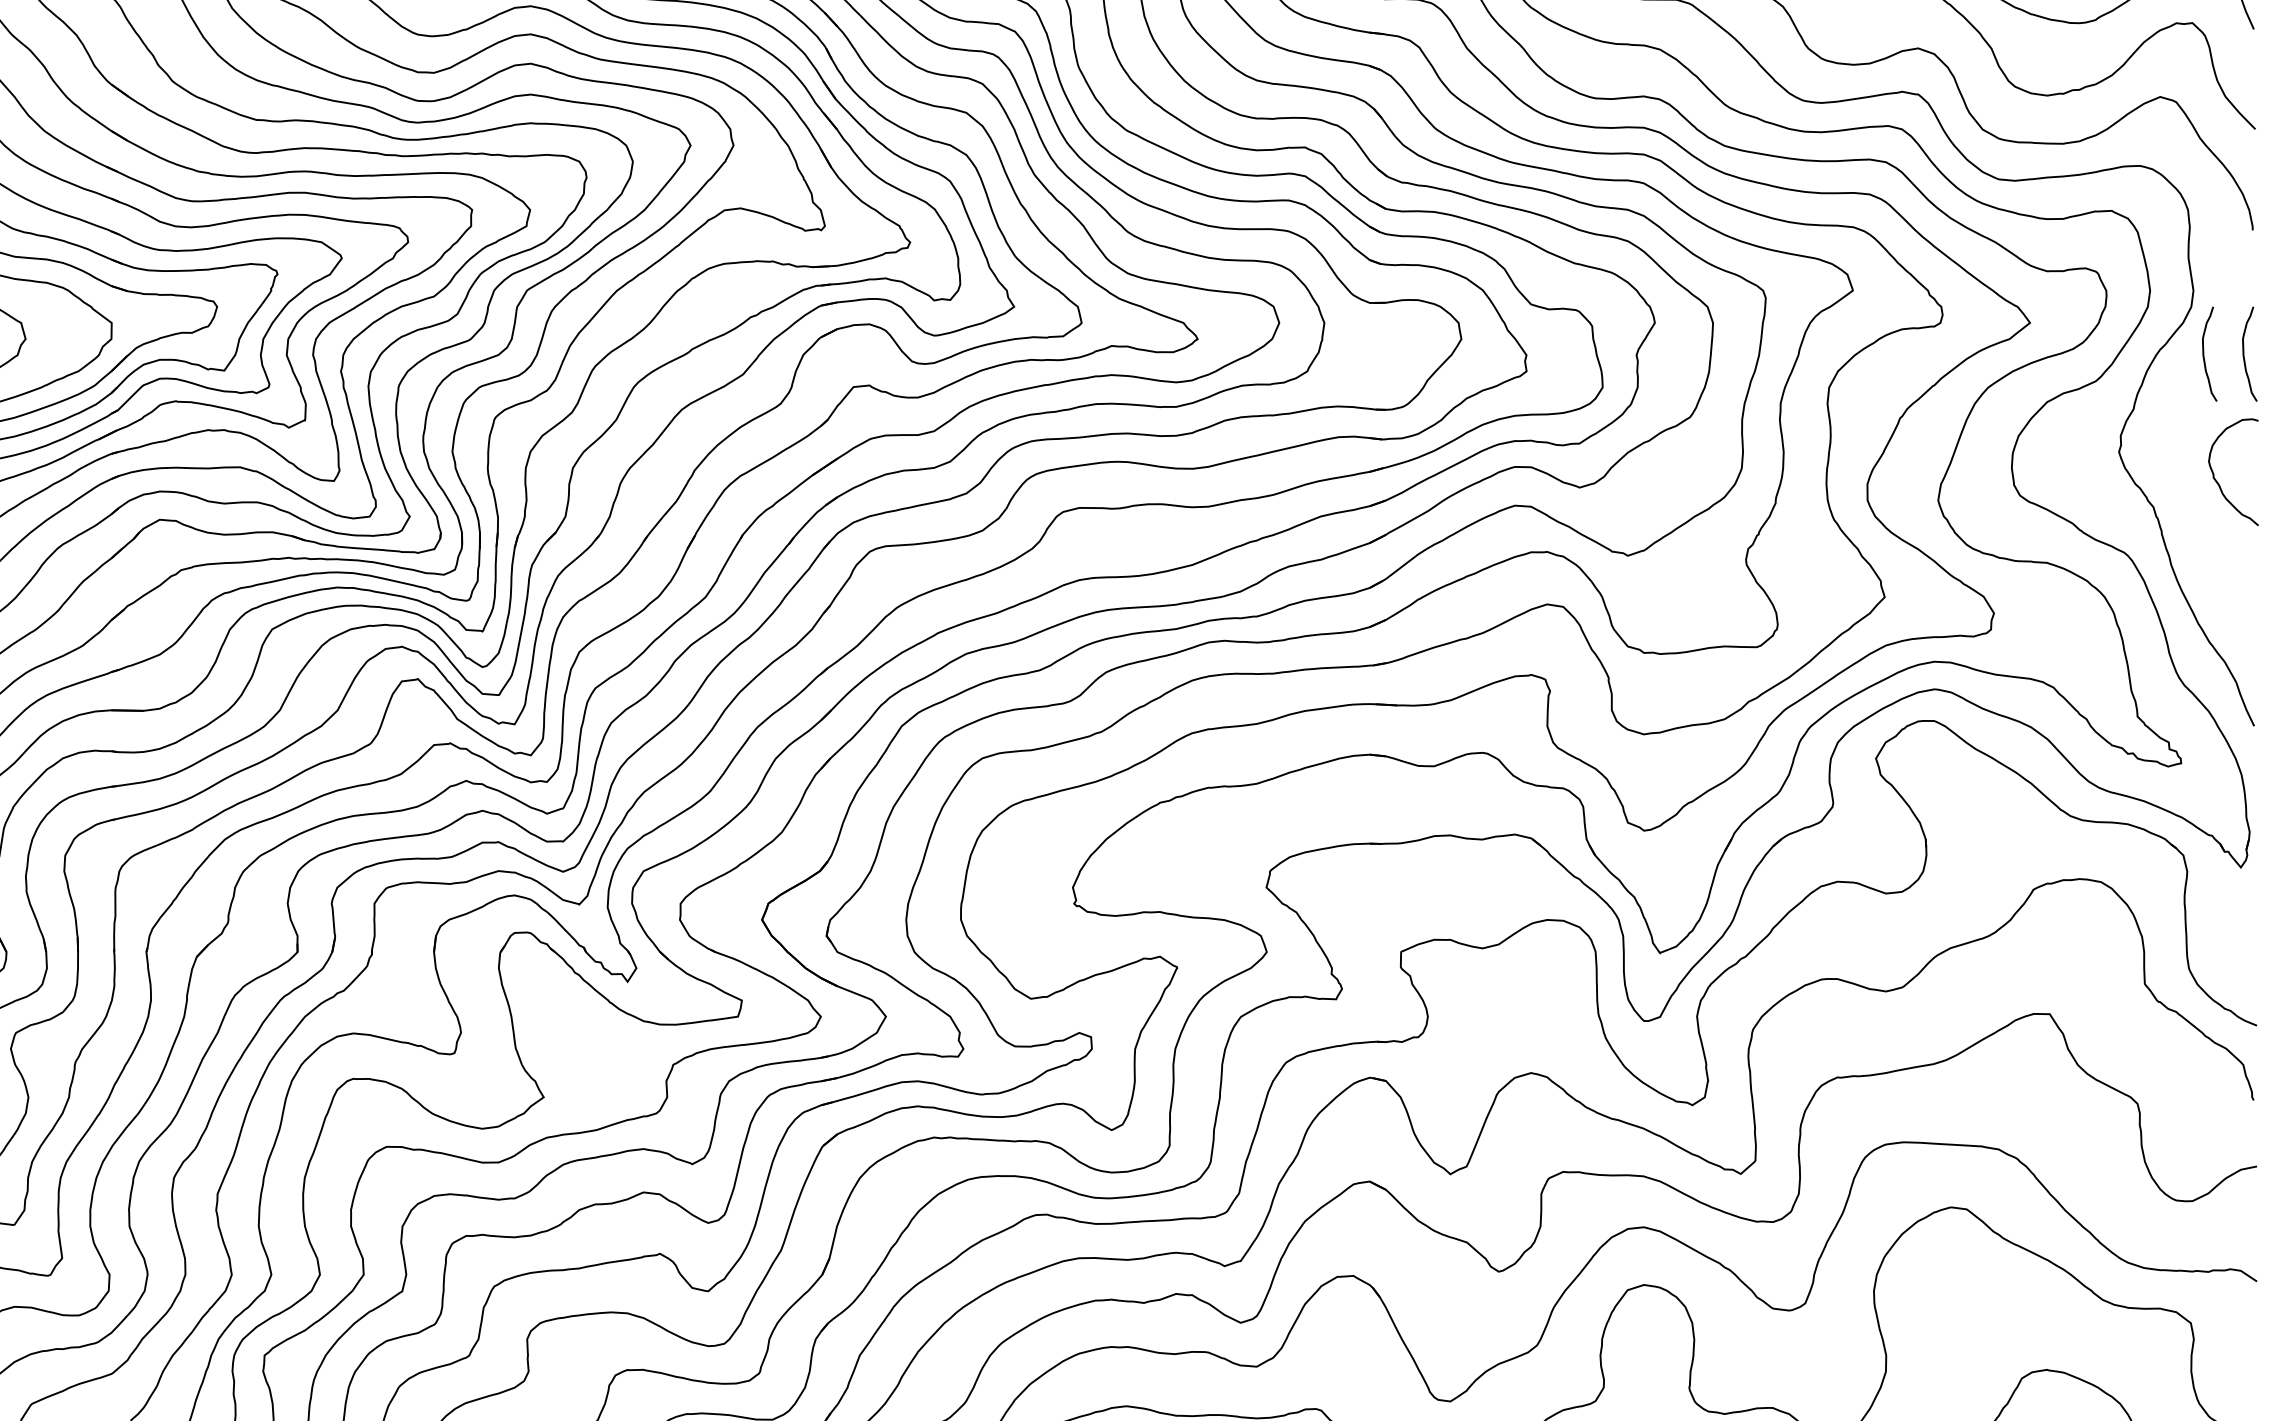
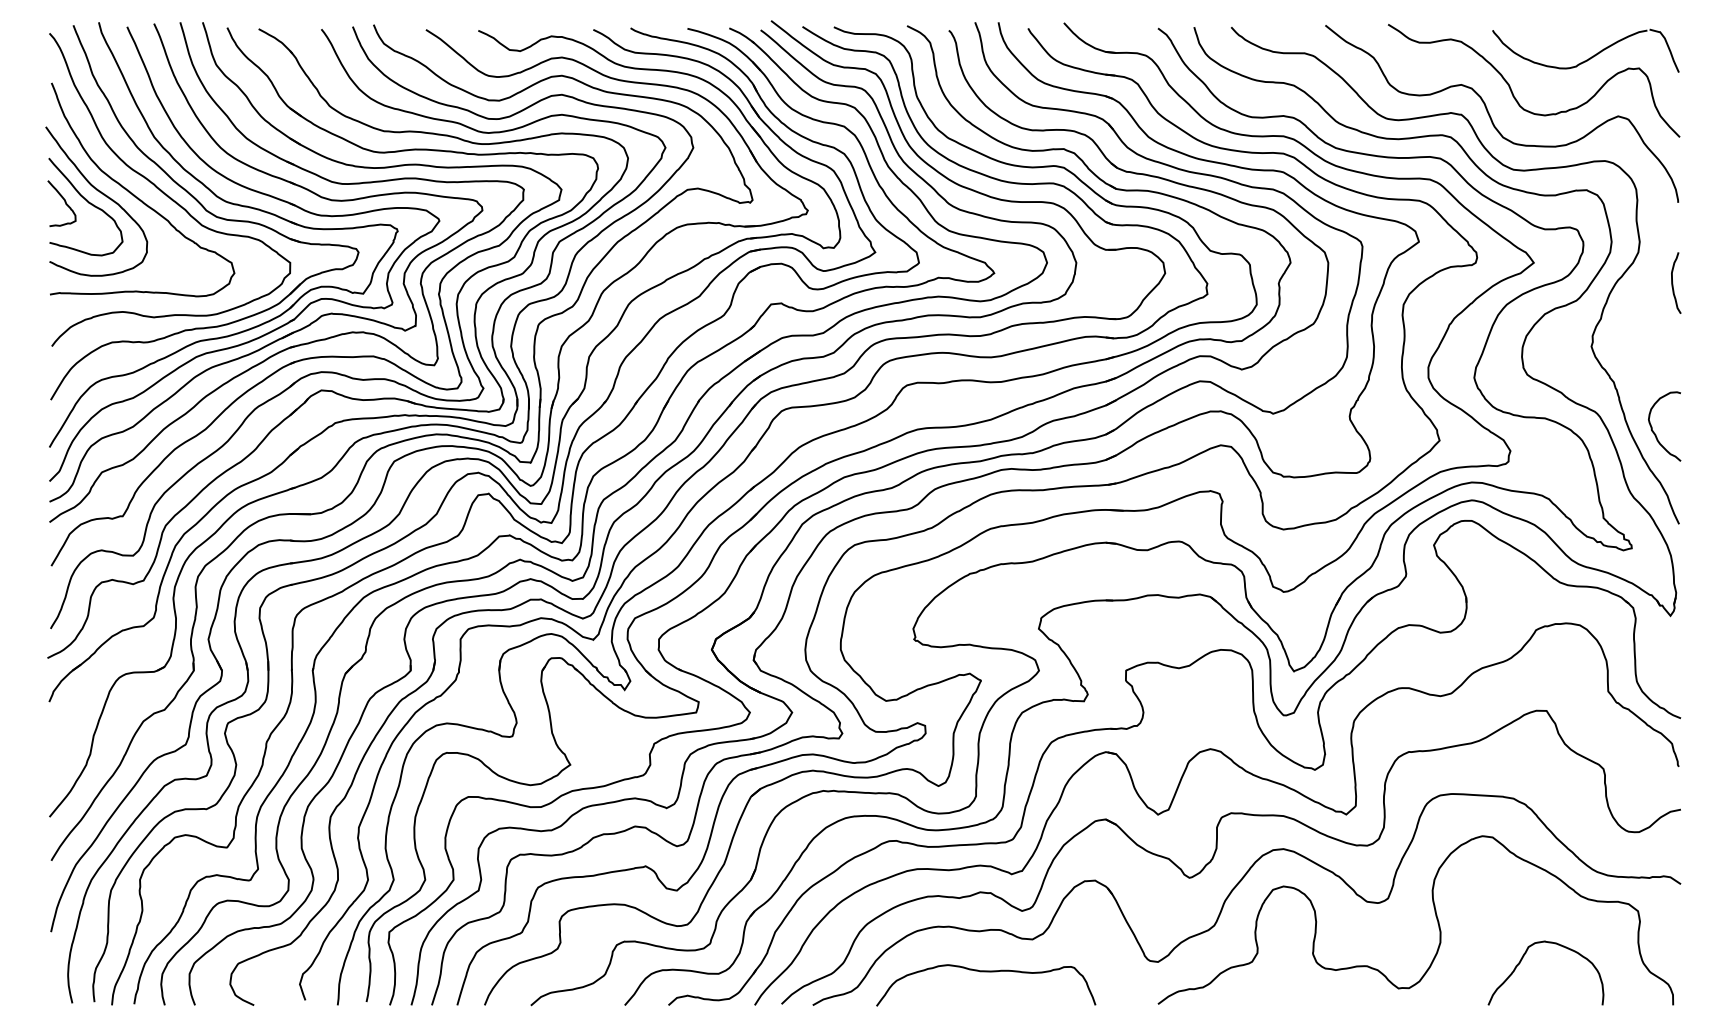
curve: (2205, 353) -> (1647, 282), removed
curve: (2220, 484) -> (1656, 434), moved

